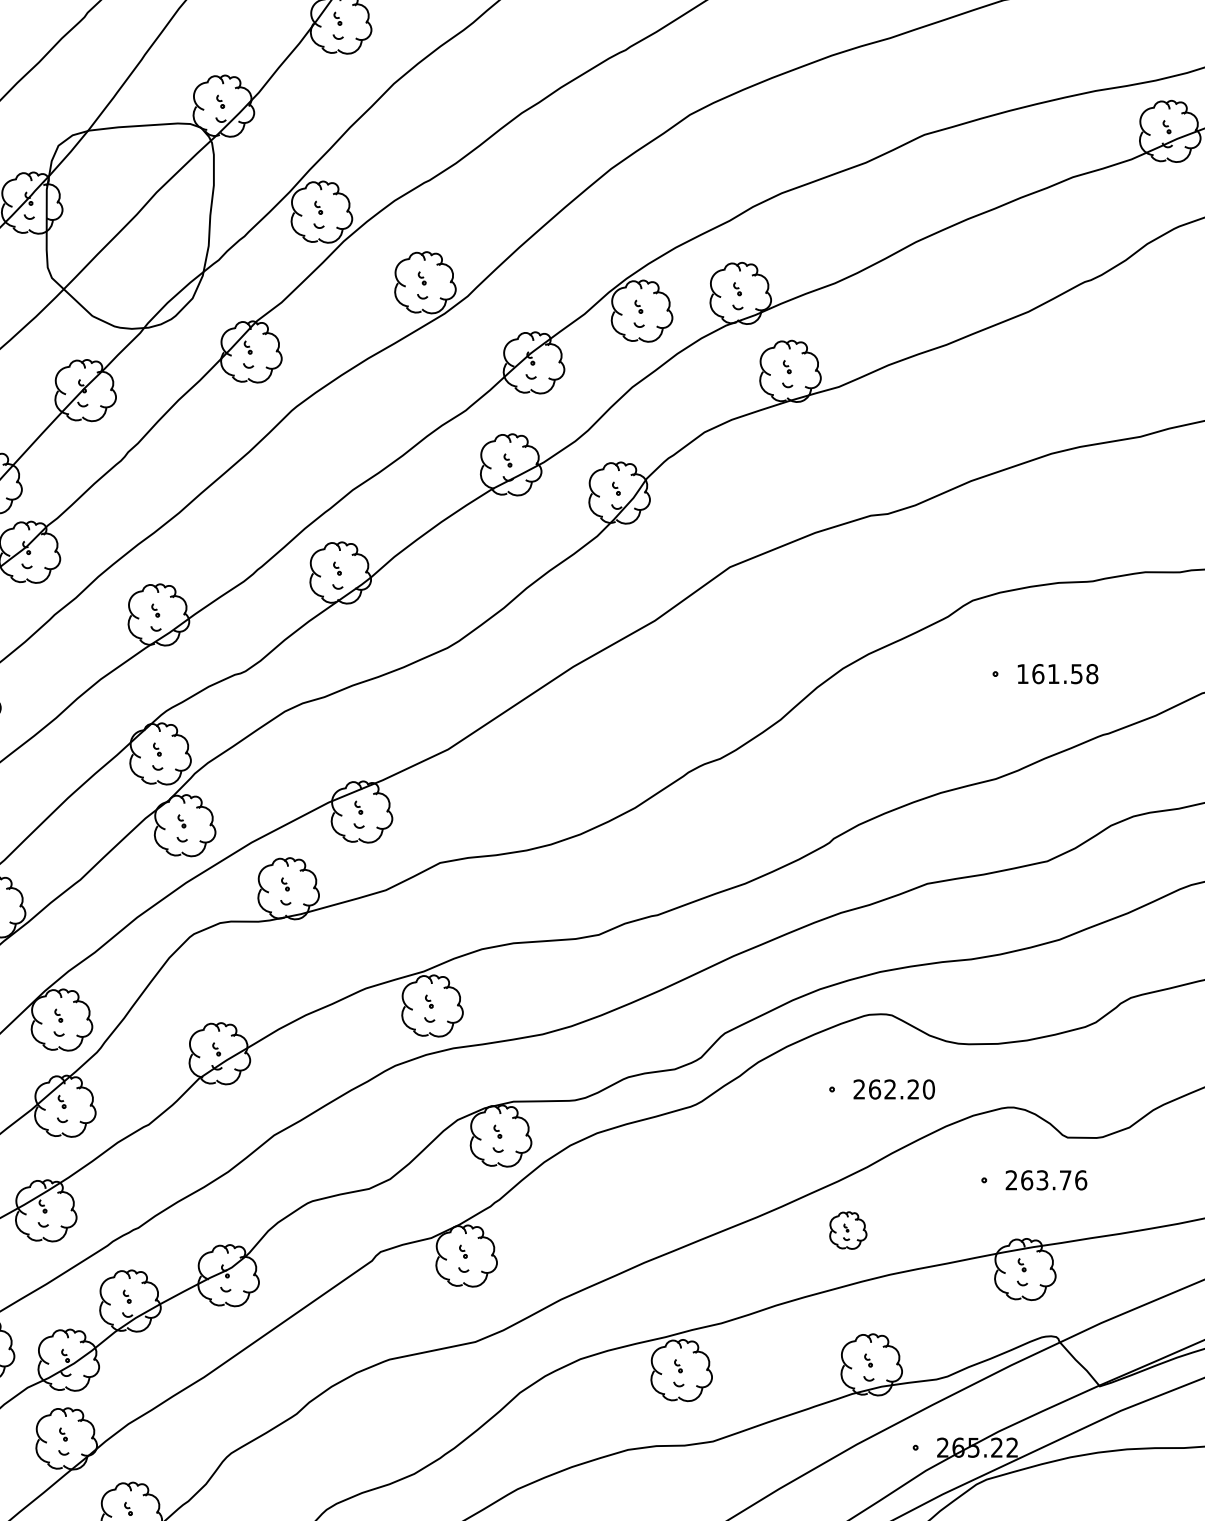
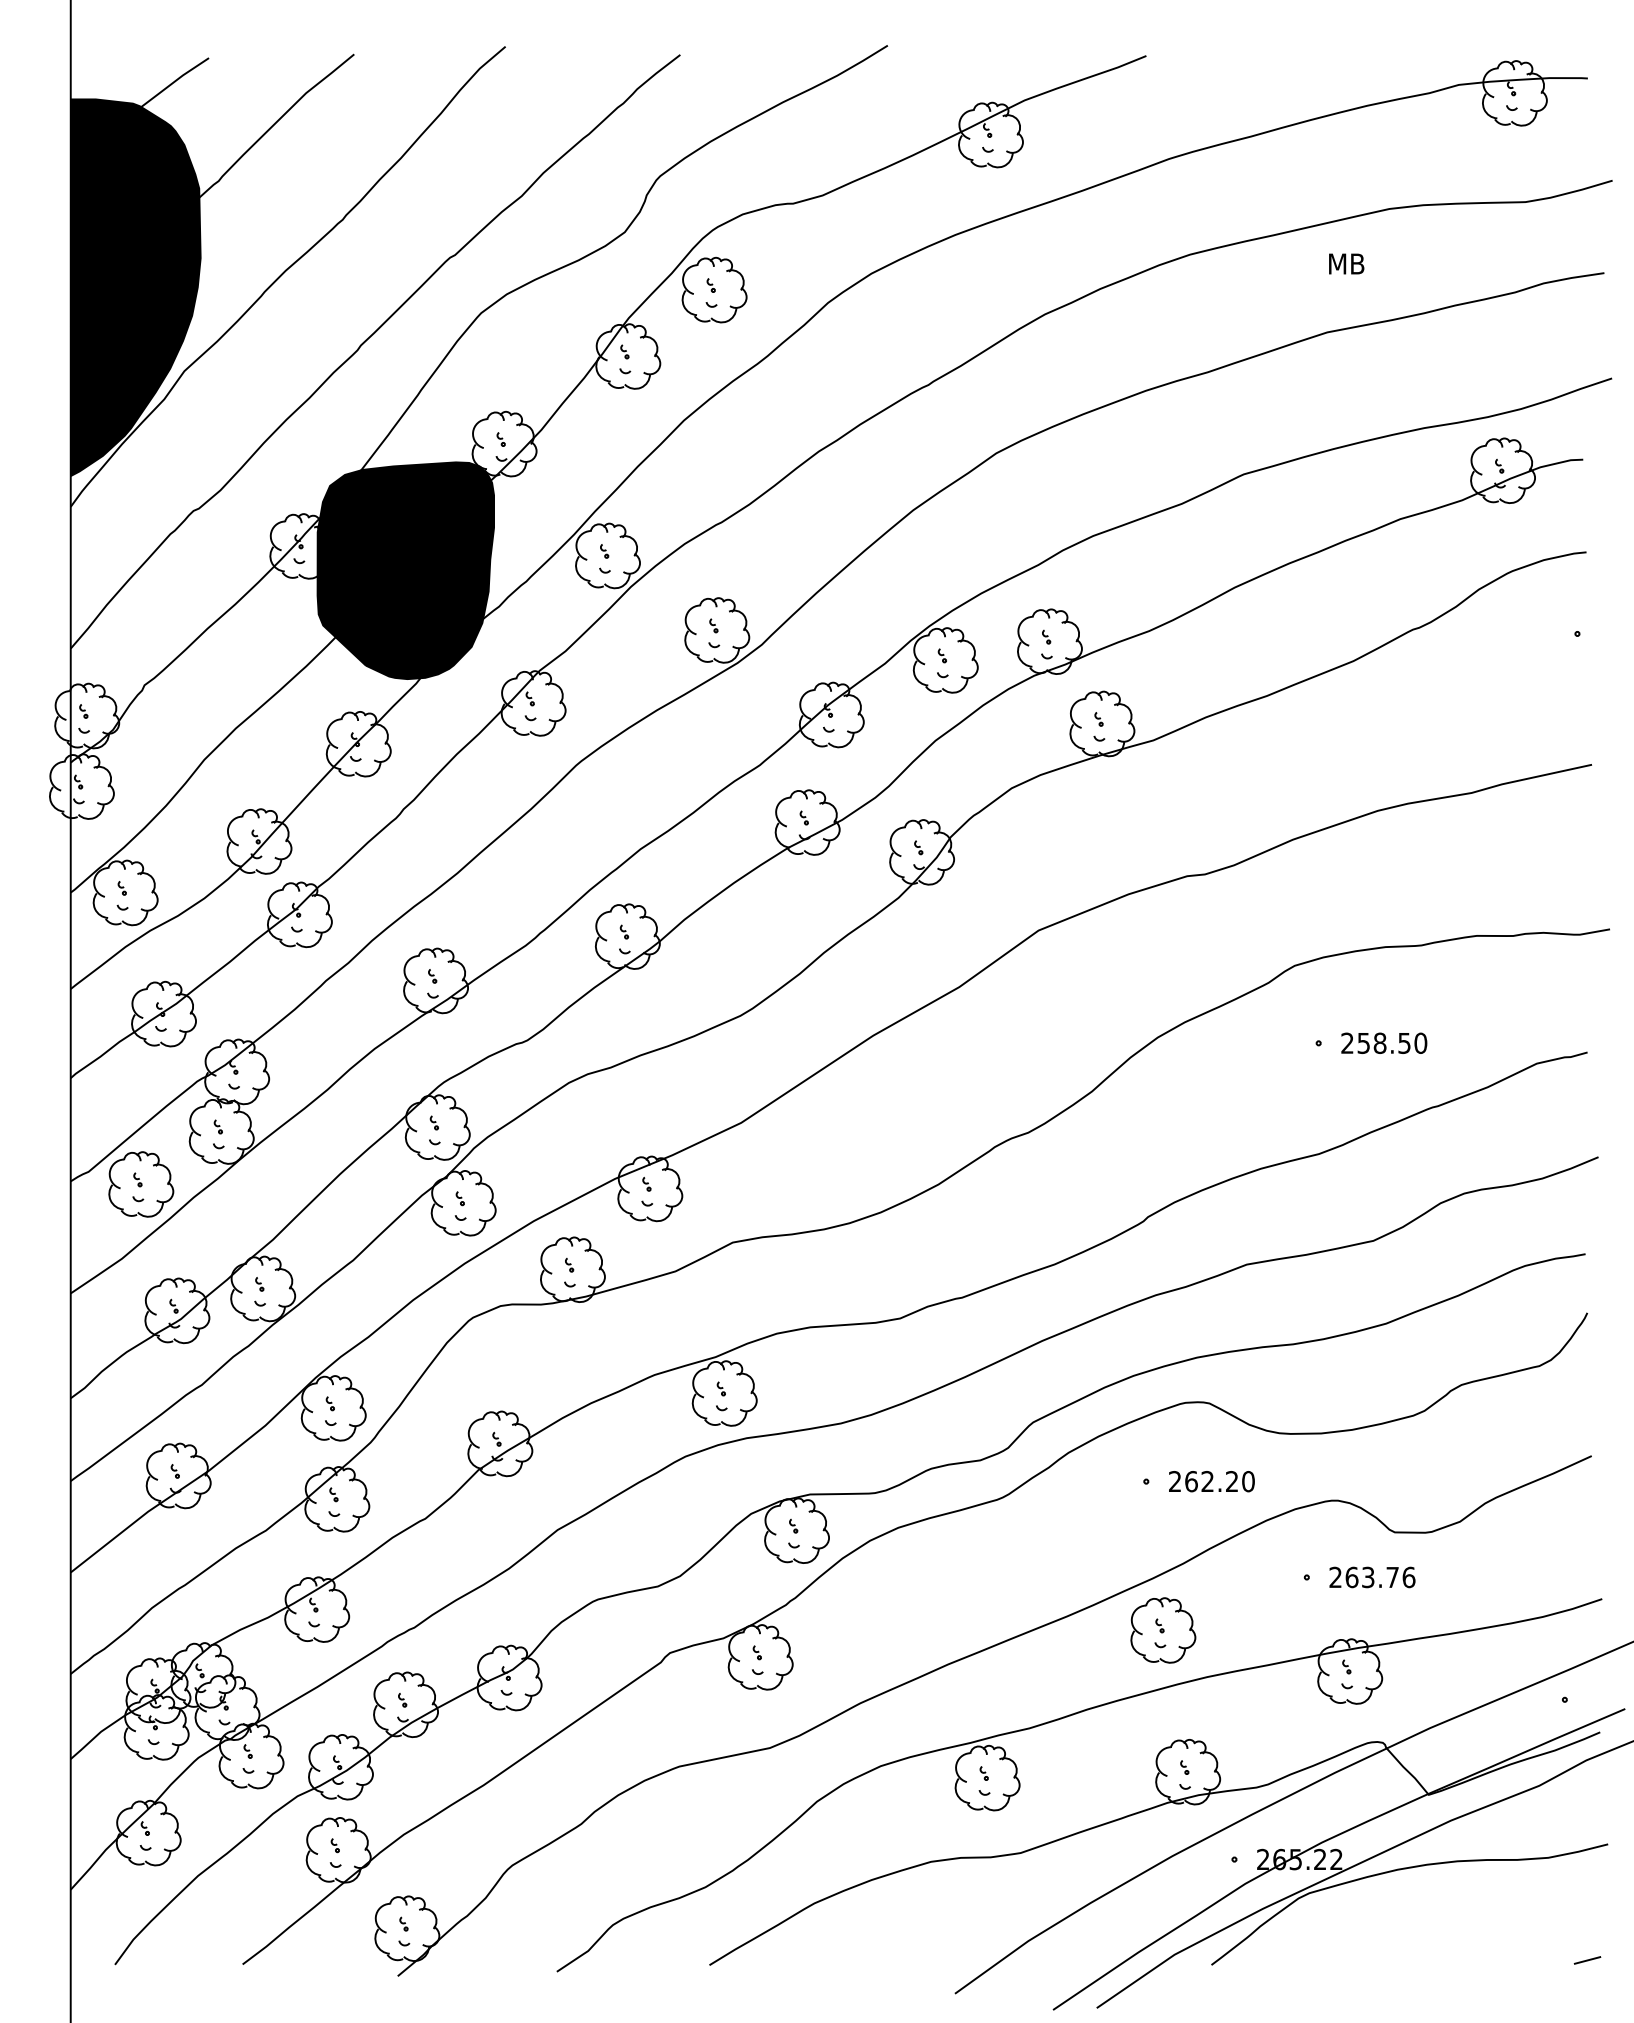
fill: (129, 225) -> (405, 570), added
text: (1057, 674) -> (1384, 1043), 161.58 -> 258.50
part: (848, 1230) -> (1163, 1630), size x1.67

